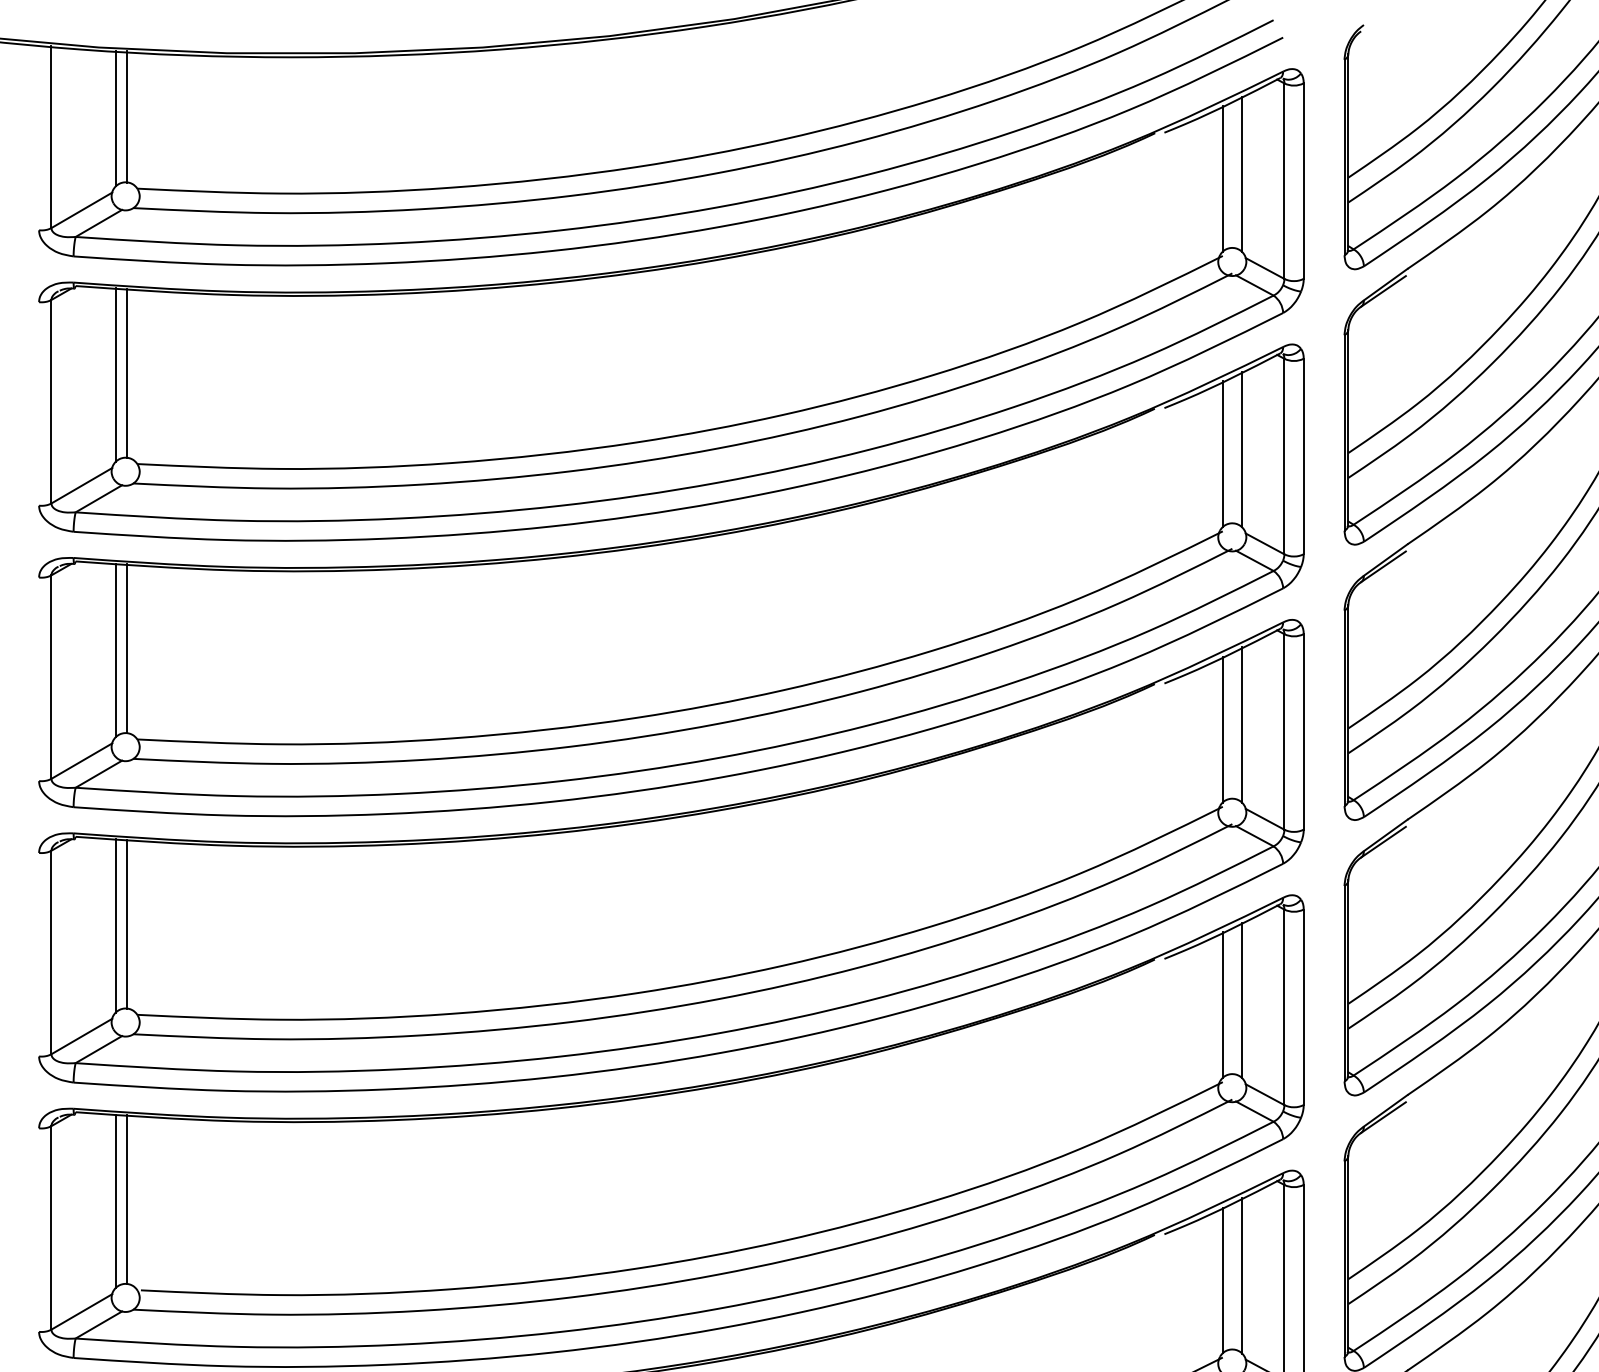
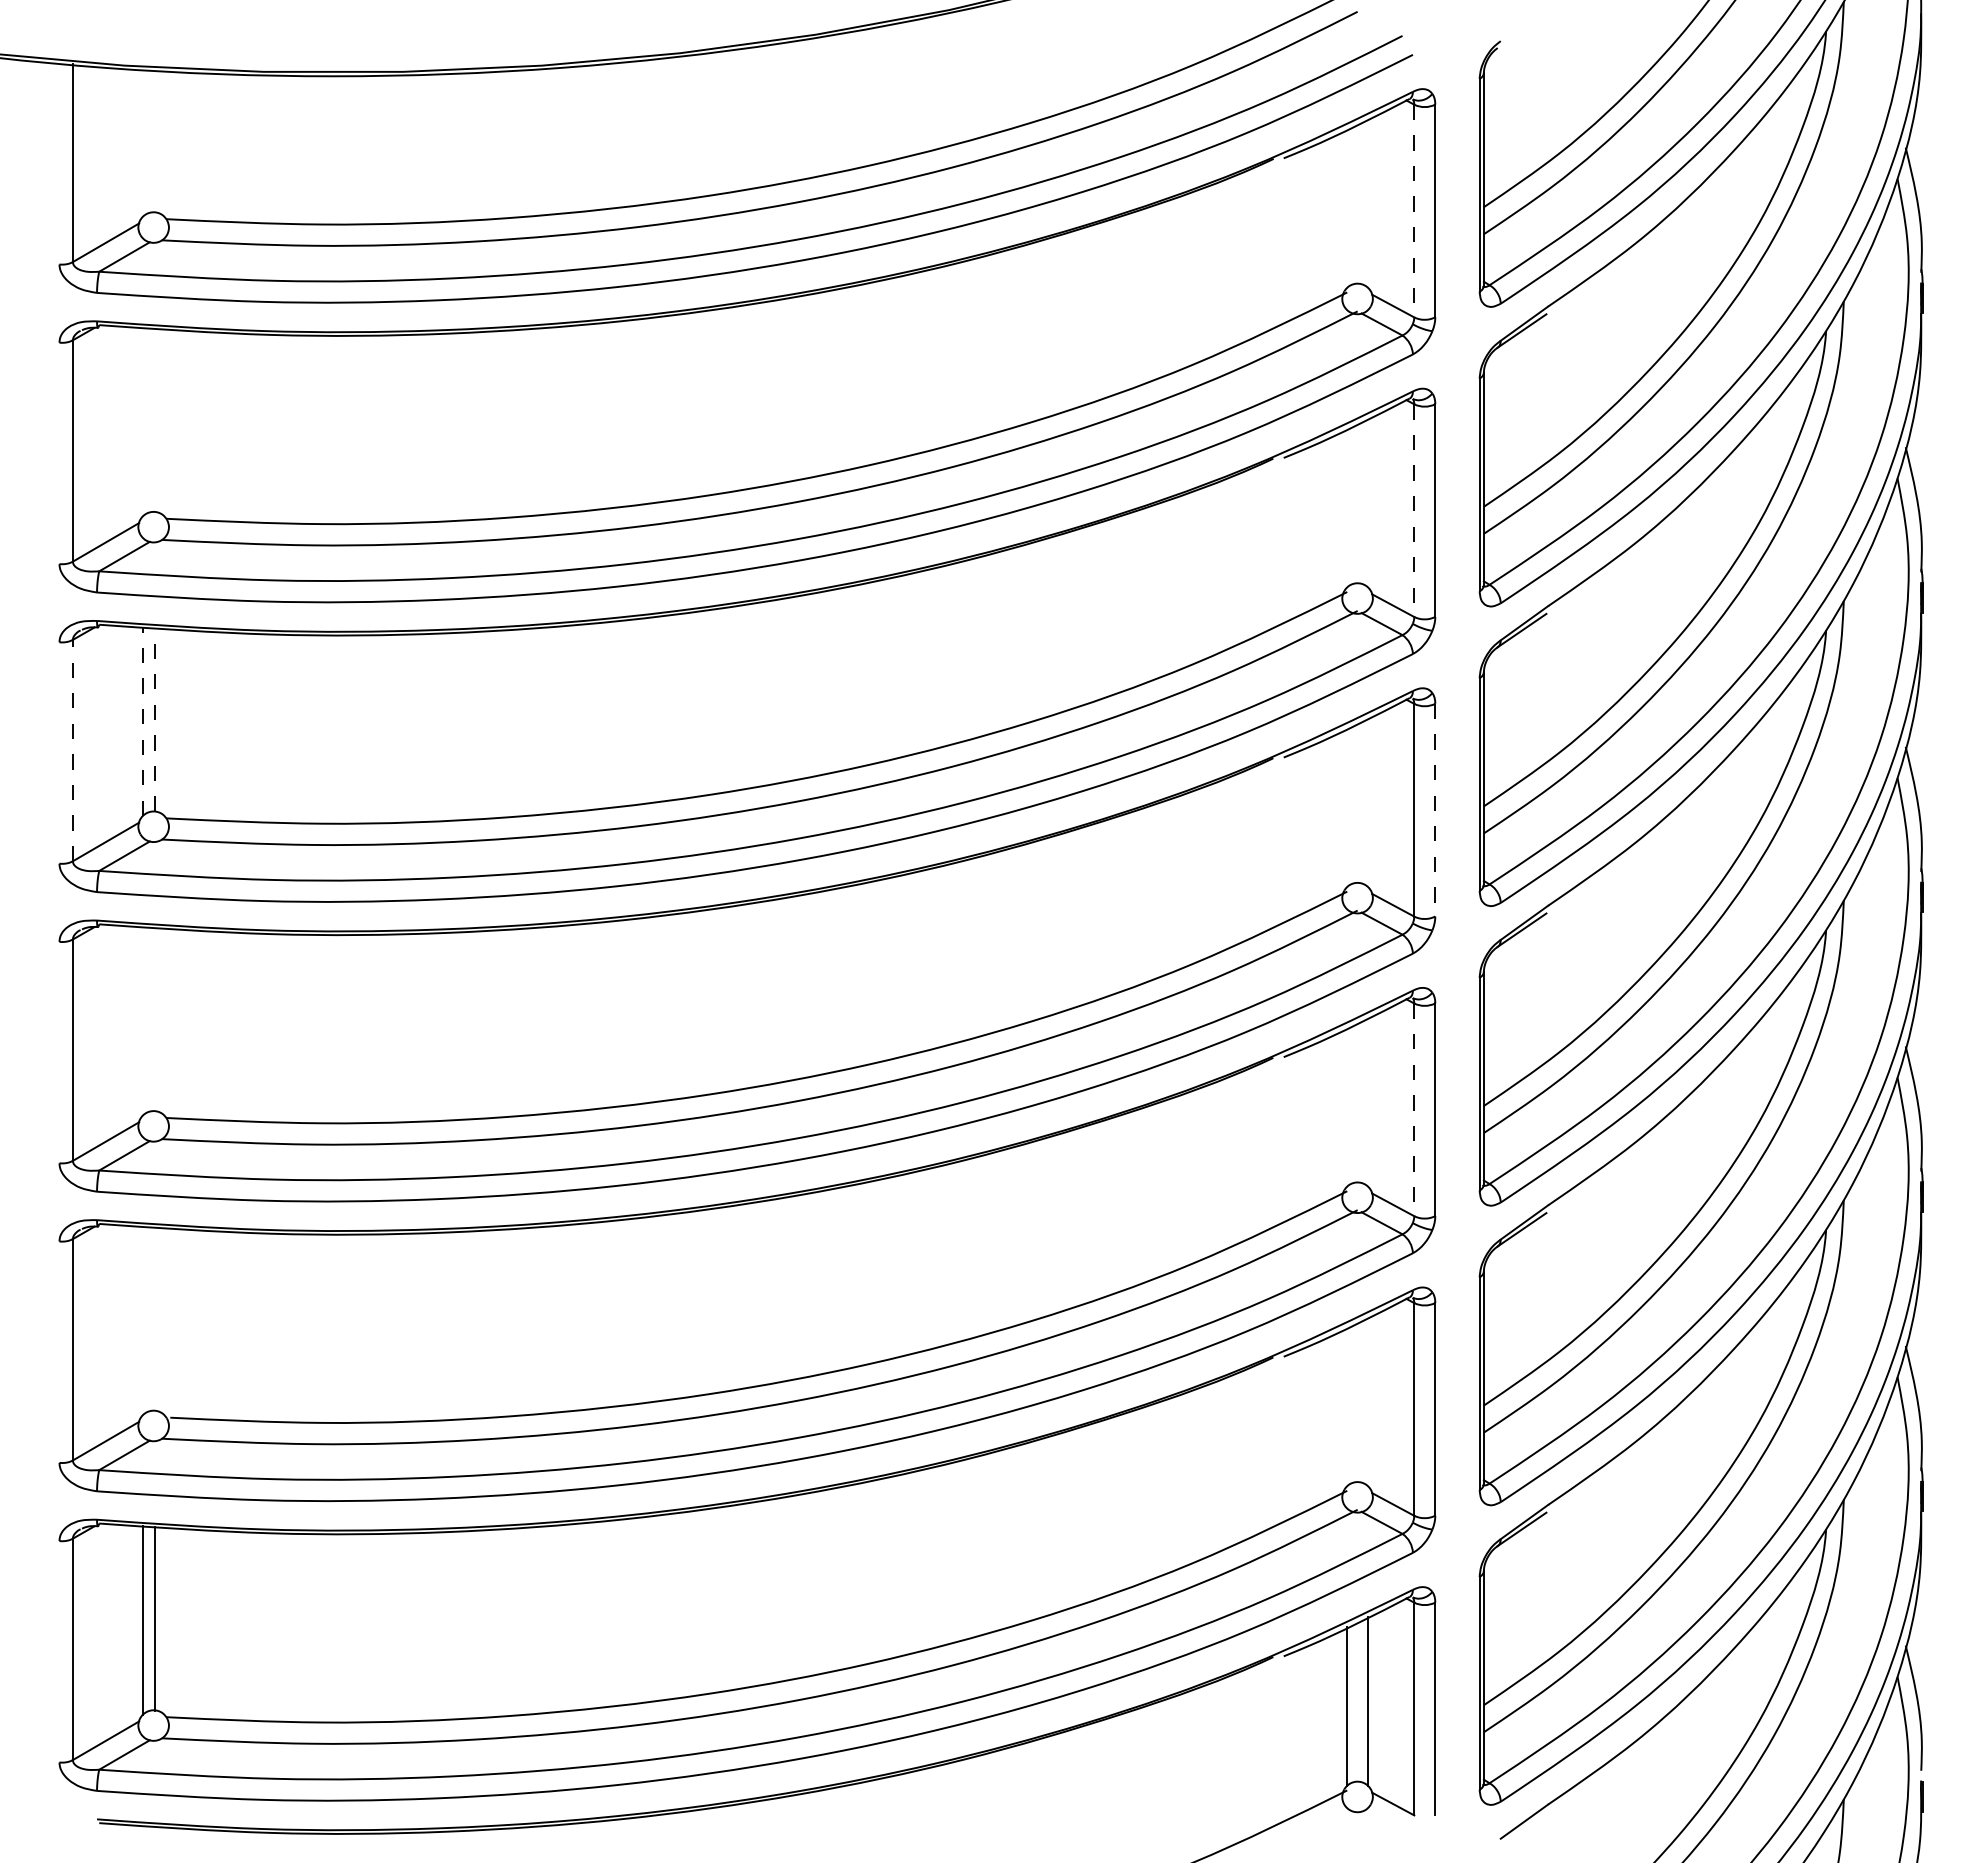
line: (127, 116) -> (155, 140), removed
line: (115, 118) -> (142, 142), removed
line: (1242, 174) -> (1368, 203), removed
line: (1223, 178) -> (1347, 208), removed
line: (1284, 181) -> (1414, 211), solid -> dashed
line: (127, 373) -> (155, 420), removed
line: (115, 374) -> (142, 421), removed
line: (1242, 449) -> (1368, 502), removed
line: (1223, 453) -> (1347, 507), removed
line: (1284, 457) -> (1414, 511), solid -> dashed
line: (127, 648) -> (155, 719), solid -> dashed
line: (115, 650) -> (142, 721), solid -> dashed
line: (51, 677) -> (72, 750), solid -> dashed
line: (1242, 724) -> (1368, 802), removed
line: (1223, 729) -> (1347, 807), removed
line: (1303, 732) -> (1435, 810), solid -> dashed
line: (127, 924) -> (155, 1019), removed
line: (115, 925) -> (142, 1020), removed
line: (1242, 999) -> (1368, 1101), removed
line: (1223, 1005) -> (1347, 1107), removed
line: (1284, 1007) -> (1414, 1110), solid -> dashed
line: (127, 1199) -> (155, 1318), removed
line: (115, 1200) -> (142, 1320), removed
line: (1242, 1275) -> (1368, 1401), removed
line: (1223, 1280) -> (1347, 1406), removed

